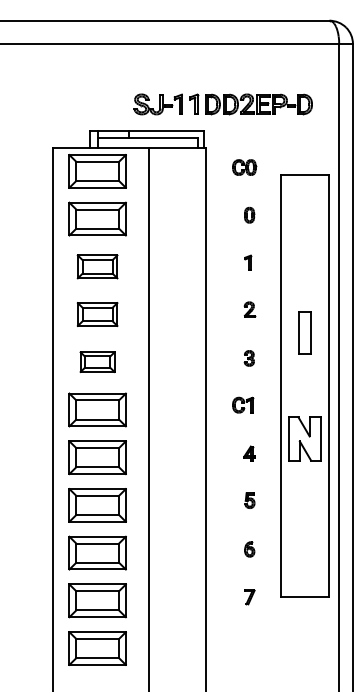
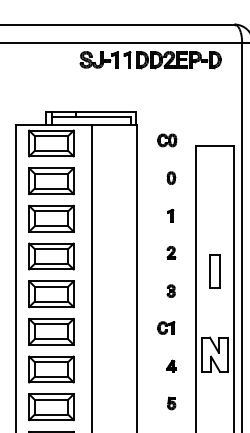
part: (222, 104) -> (150, 59), moved
part: (97, 266) -> (51, 218), size x1.43
part: (97, 314) -> (51, 256), size x1.43
part: (97, 361) -> (51, 293), size x1.67

